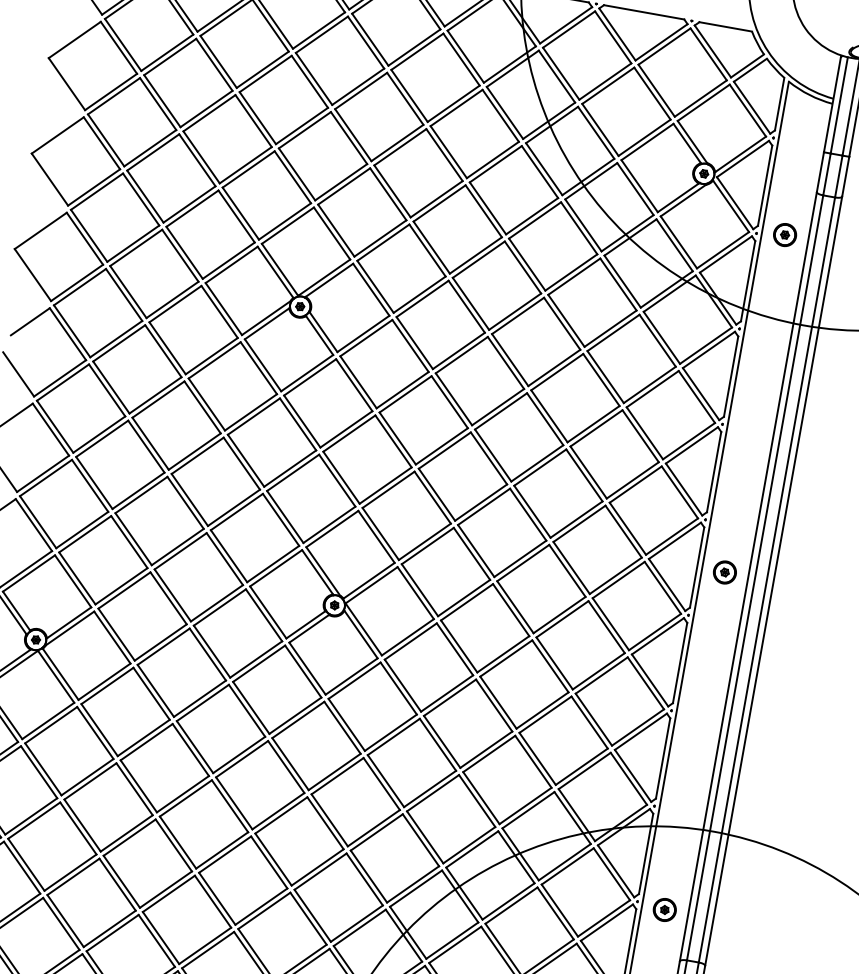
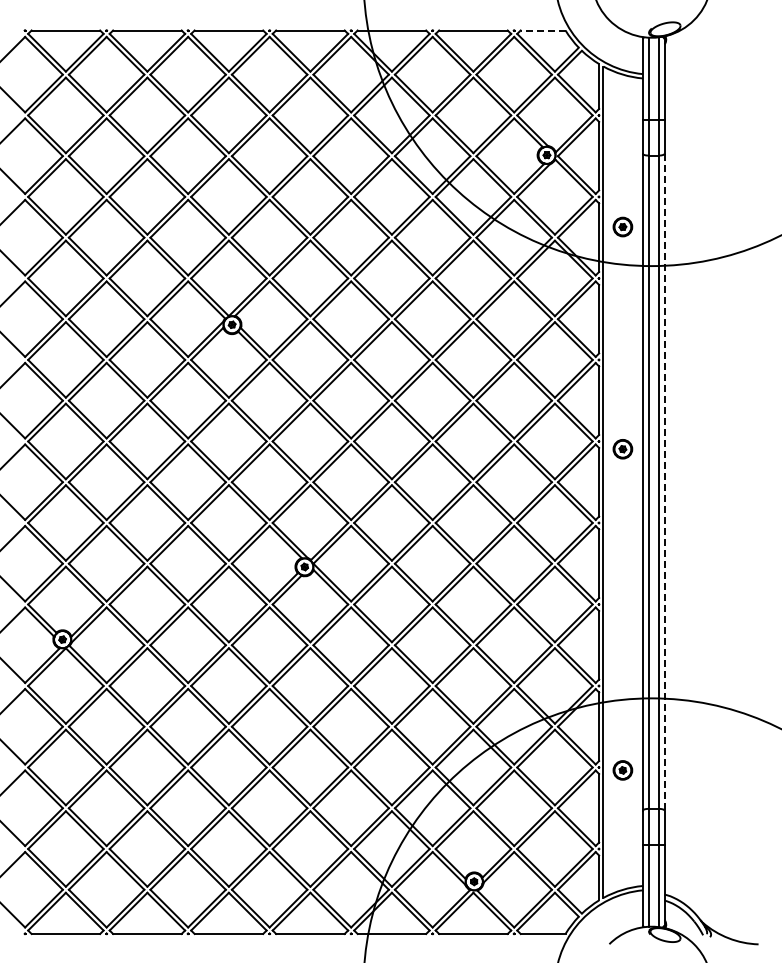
line: (725, 26) -> (542, 30), solid -> dashed
part: (784, 234) -> (622, 226), moved
part: (724, 572) -> (622, 449), moved
line: (773, 581) -> (664, 482), solid -> dashed

